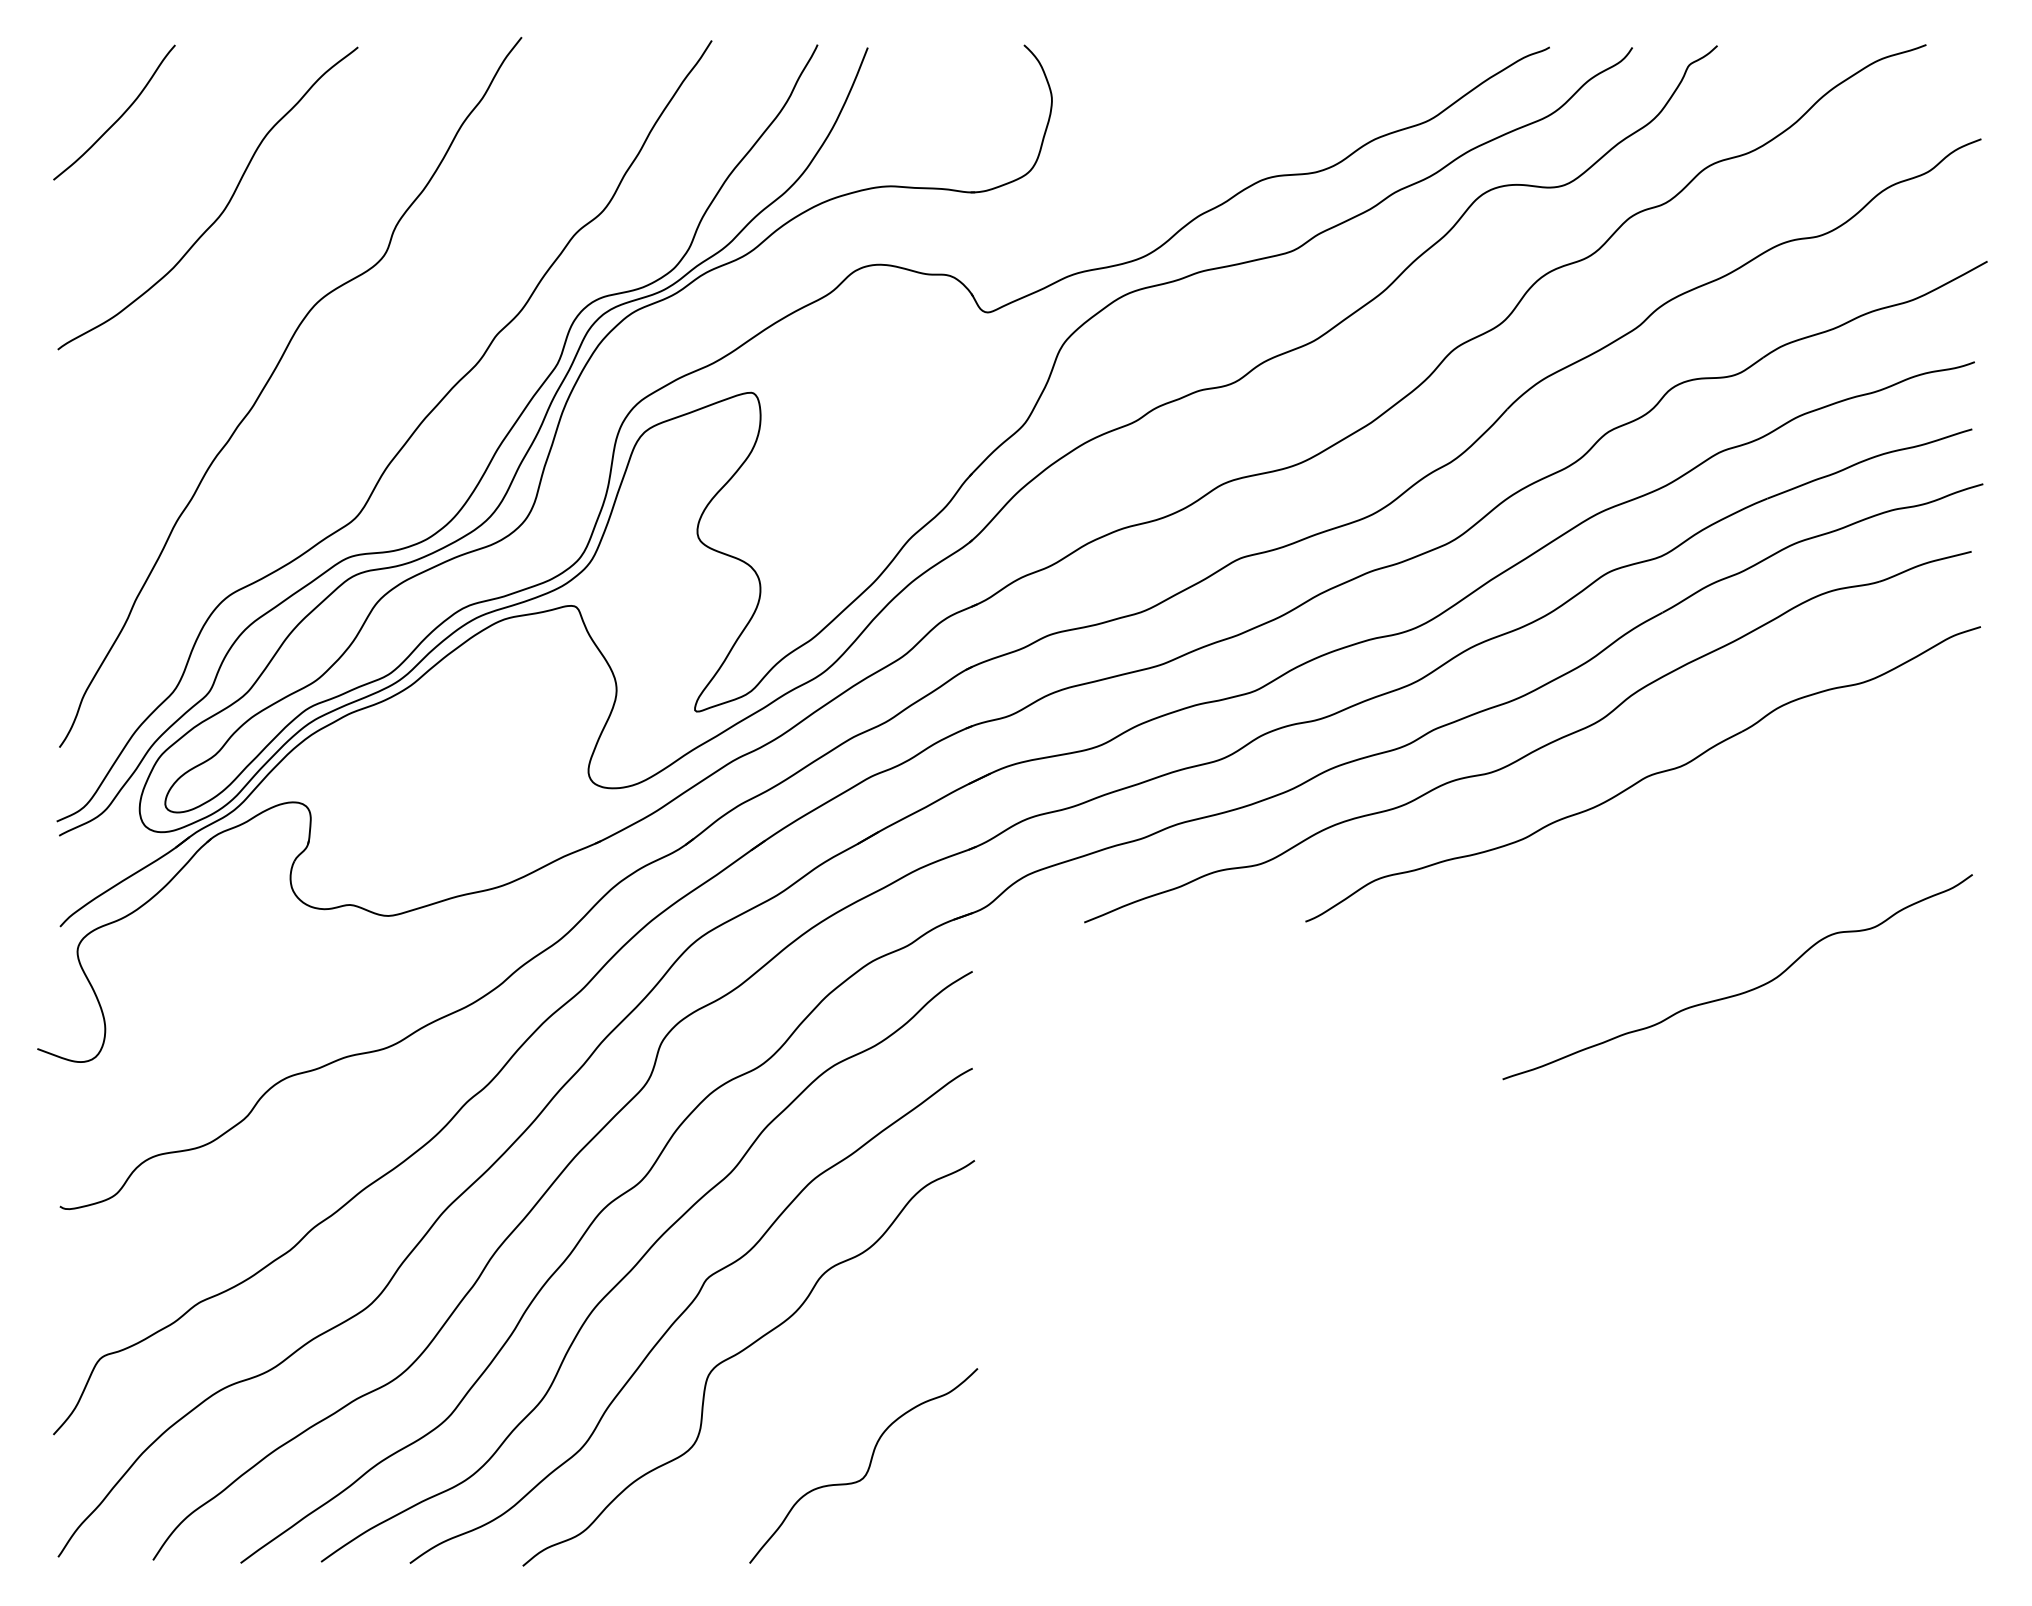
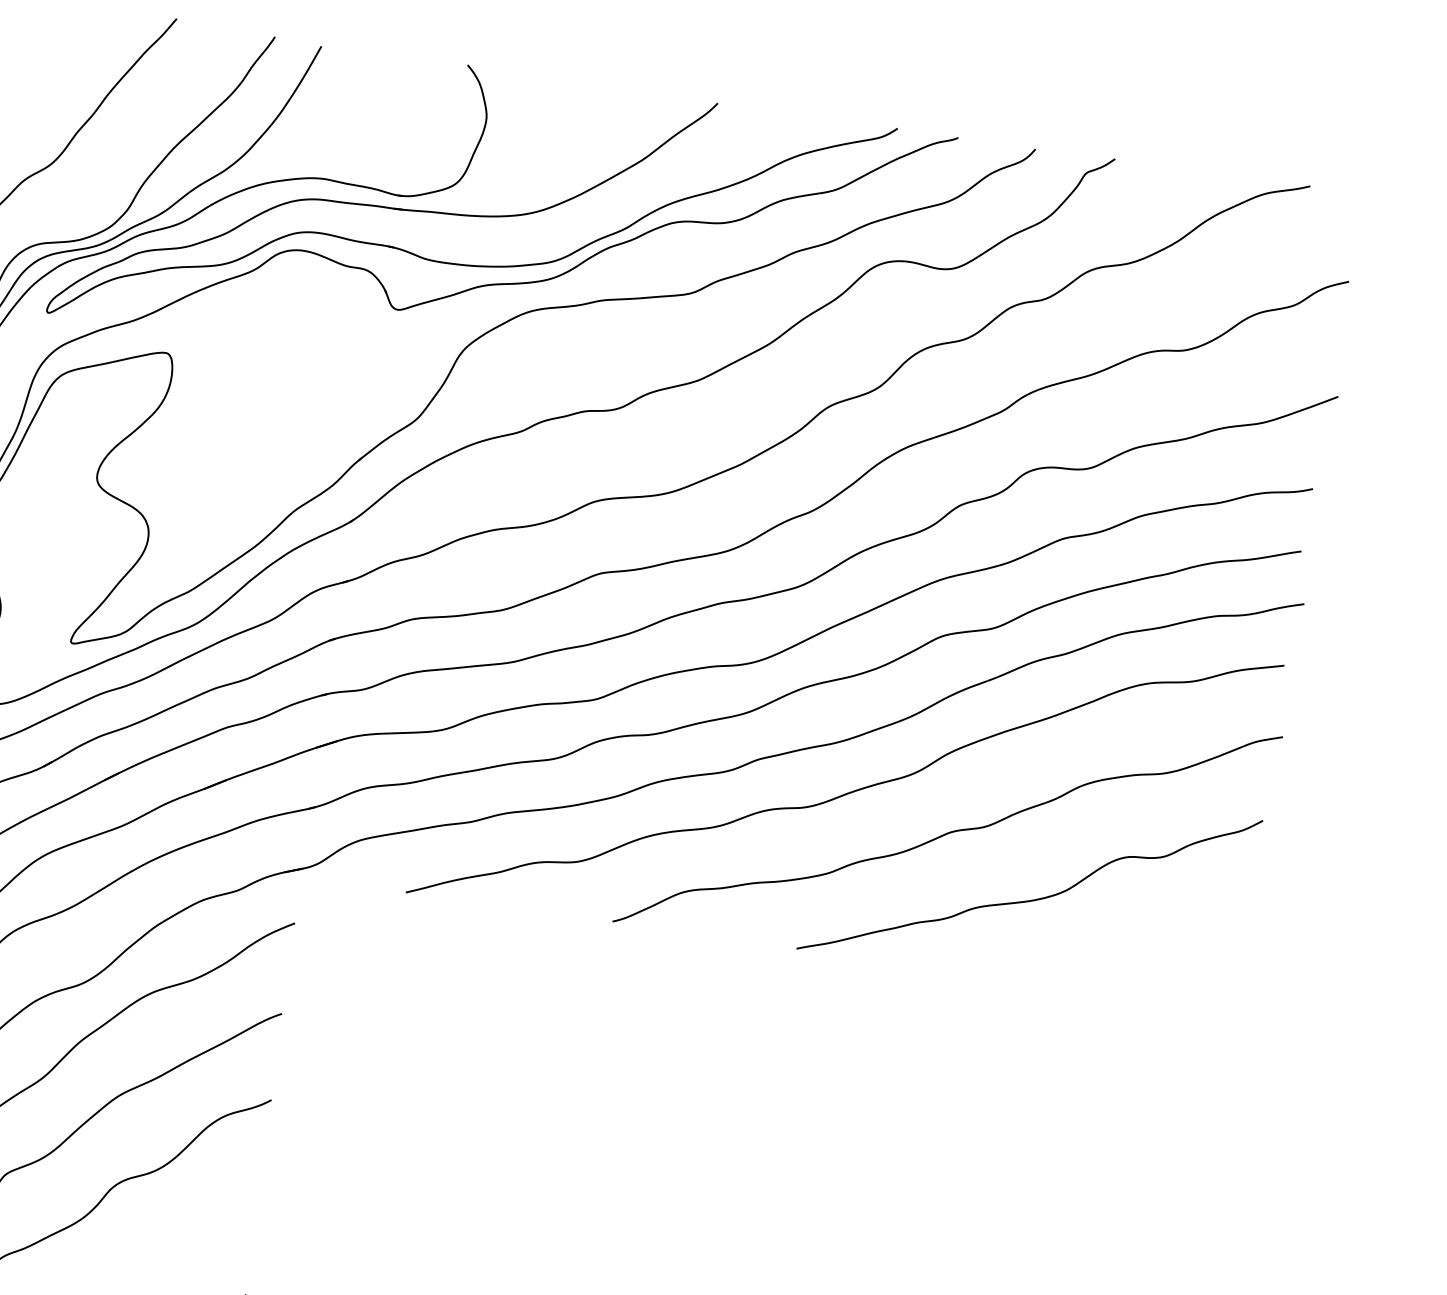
part: (1052, 207) -> (472, 220), added
curve: (1741, 992) -> (1031, 899), moved

